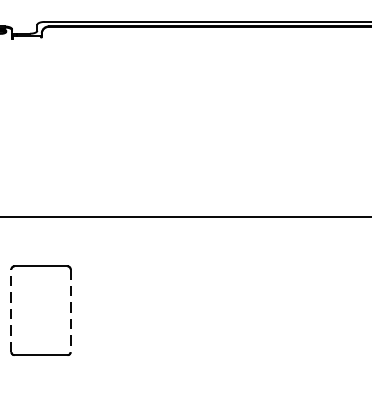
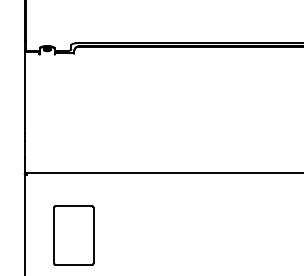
line: (12, 310) -> (54, 235), dashed -> solid
line: (70, 310) -> (93, 235), dashed -> solid

